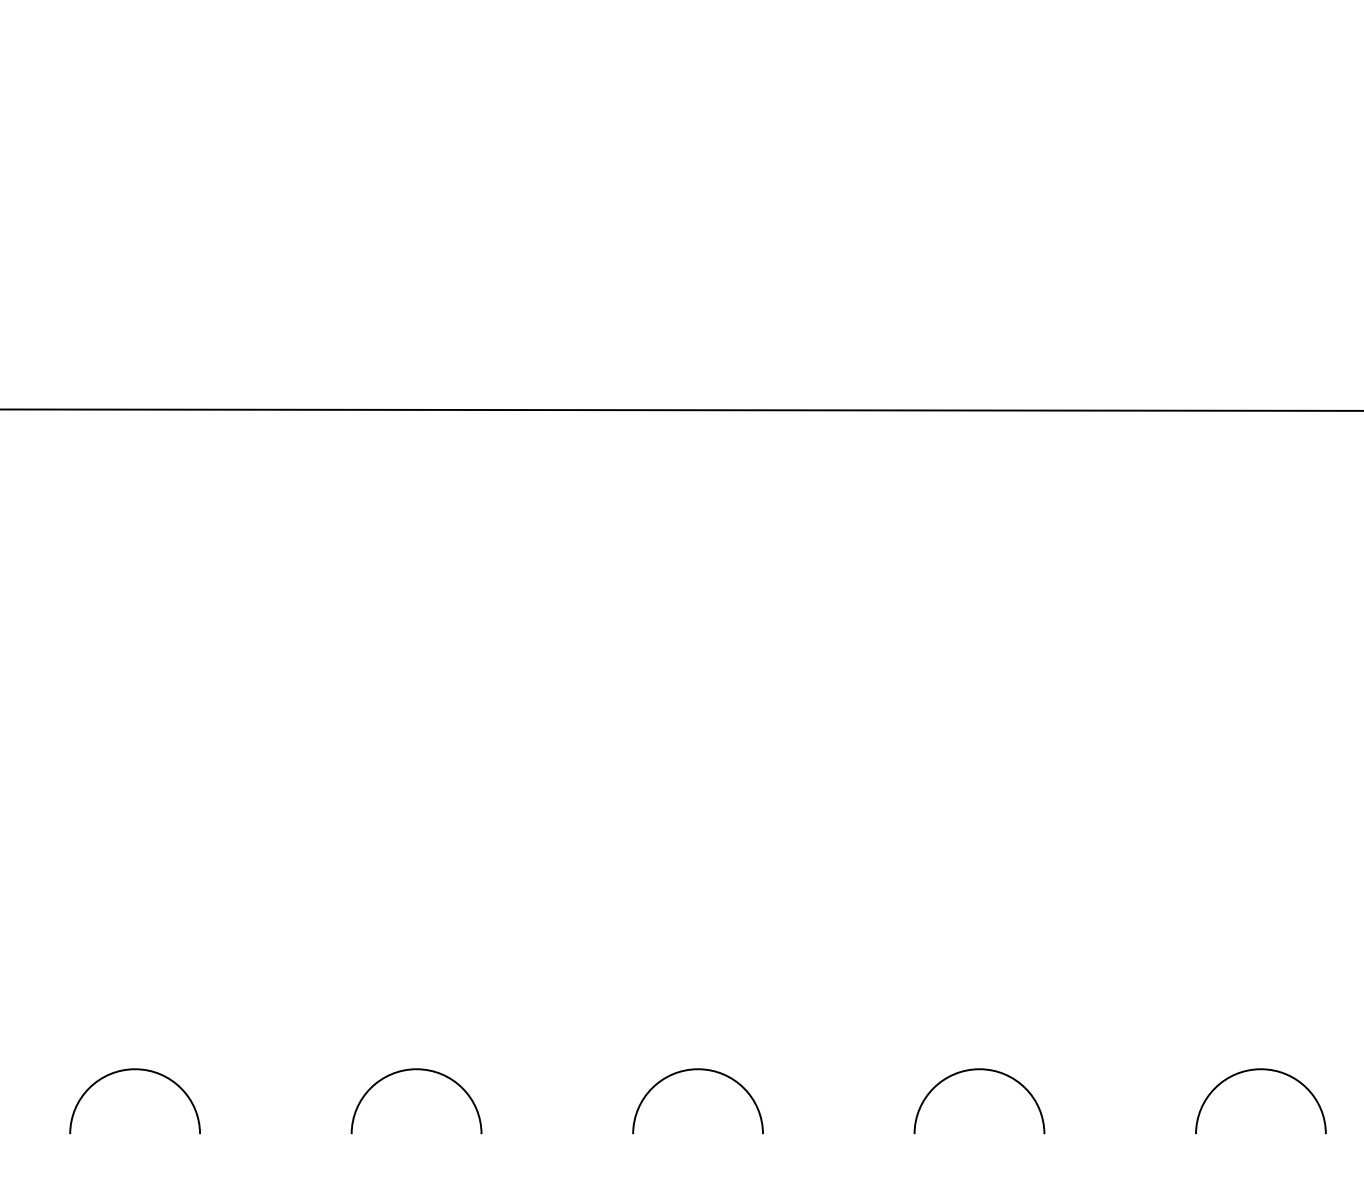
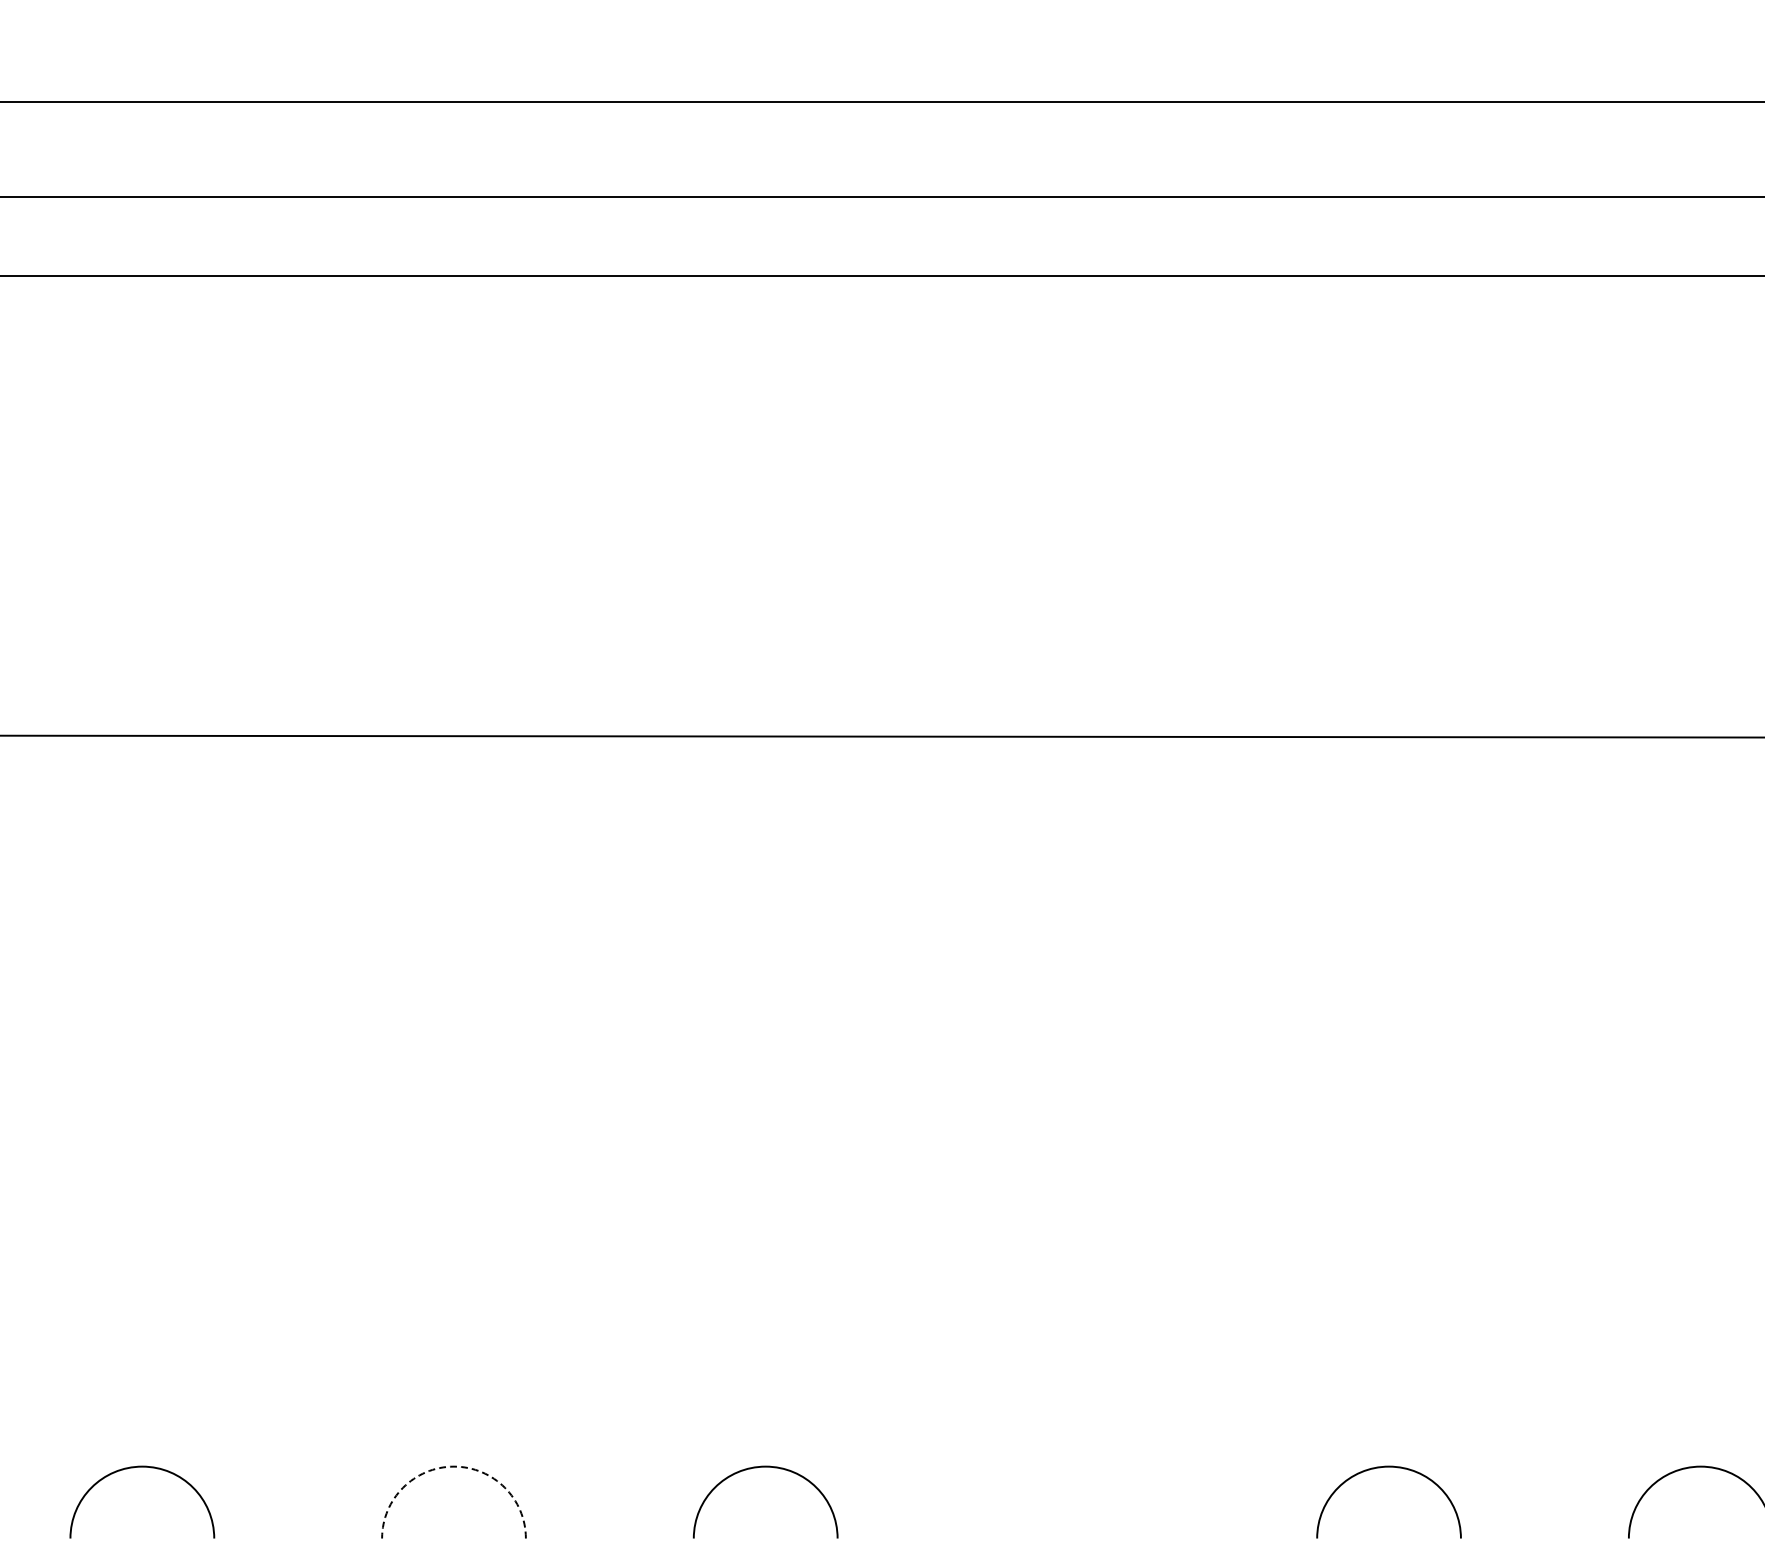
arc: (135, 1069) -> (454, 1466), solid -> dashed
arc: (698, 1070) -> (1077, 1467), removed

